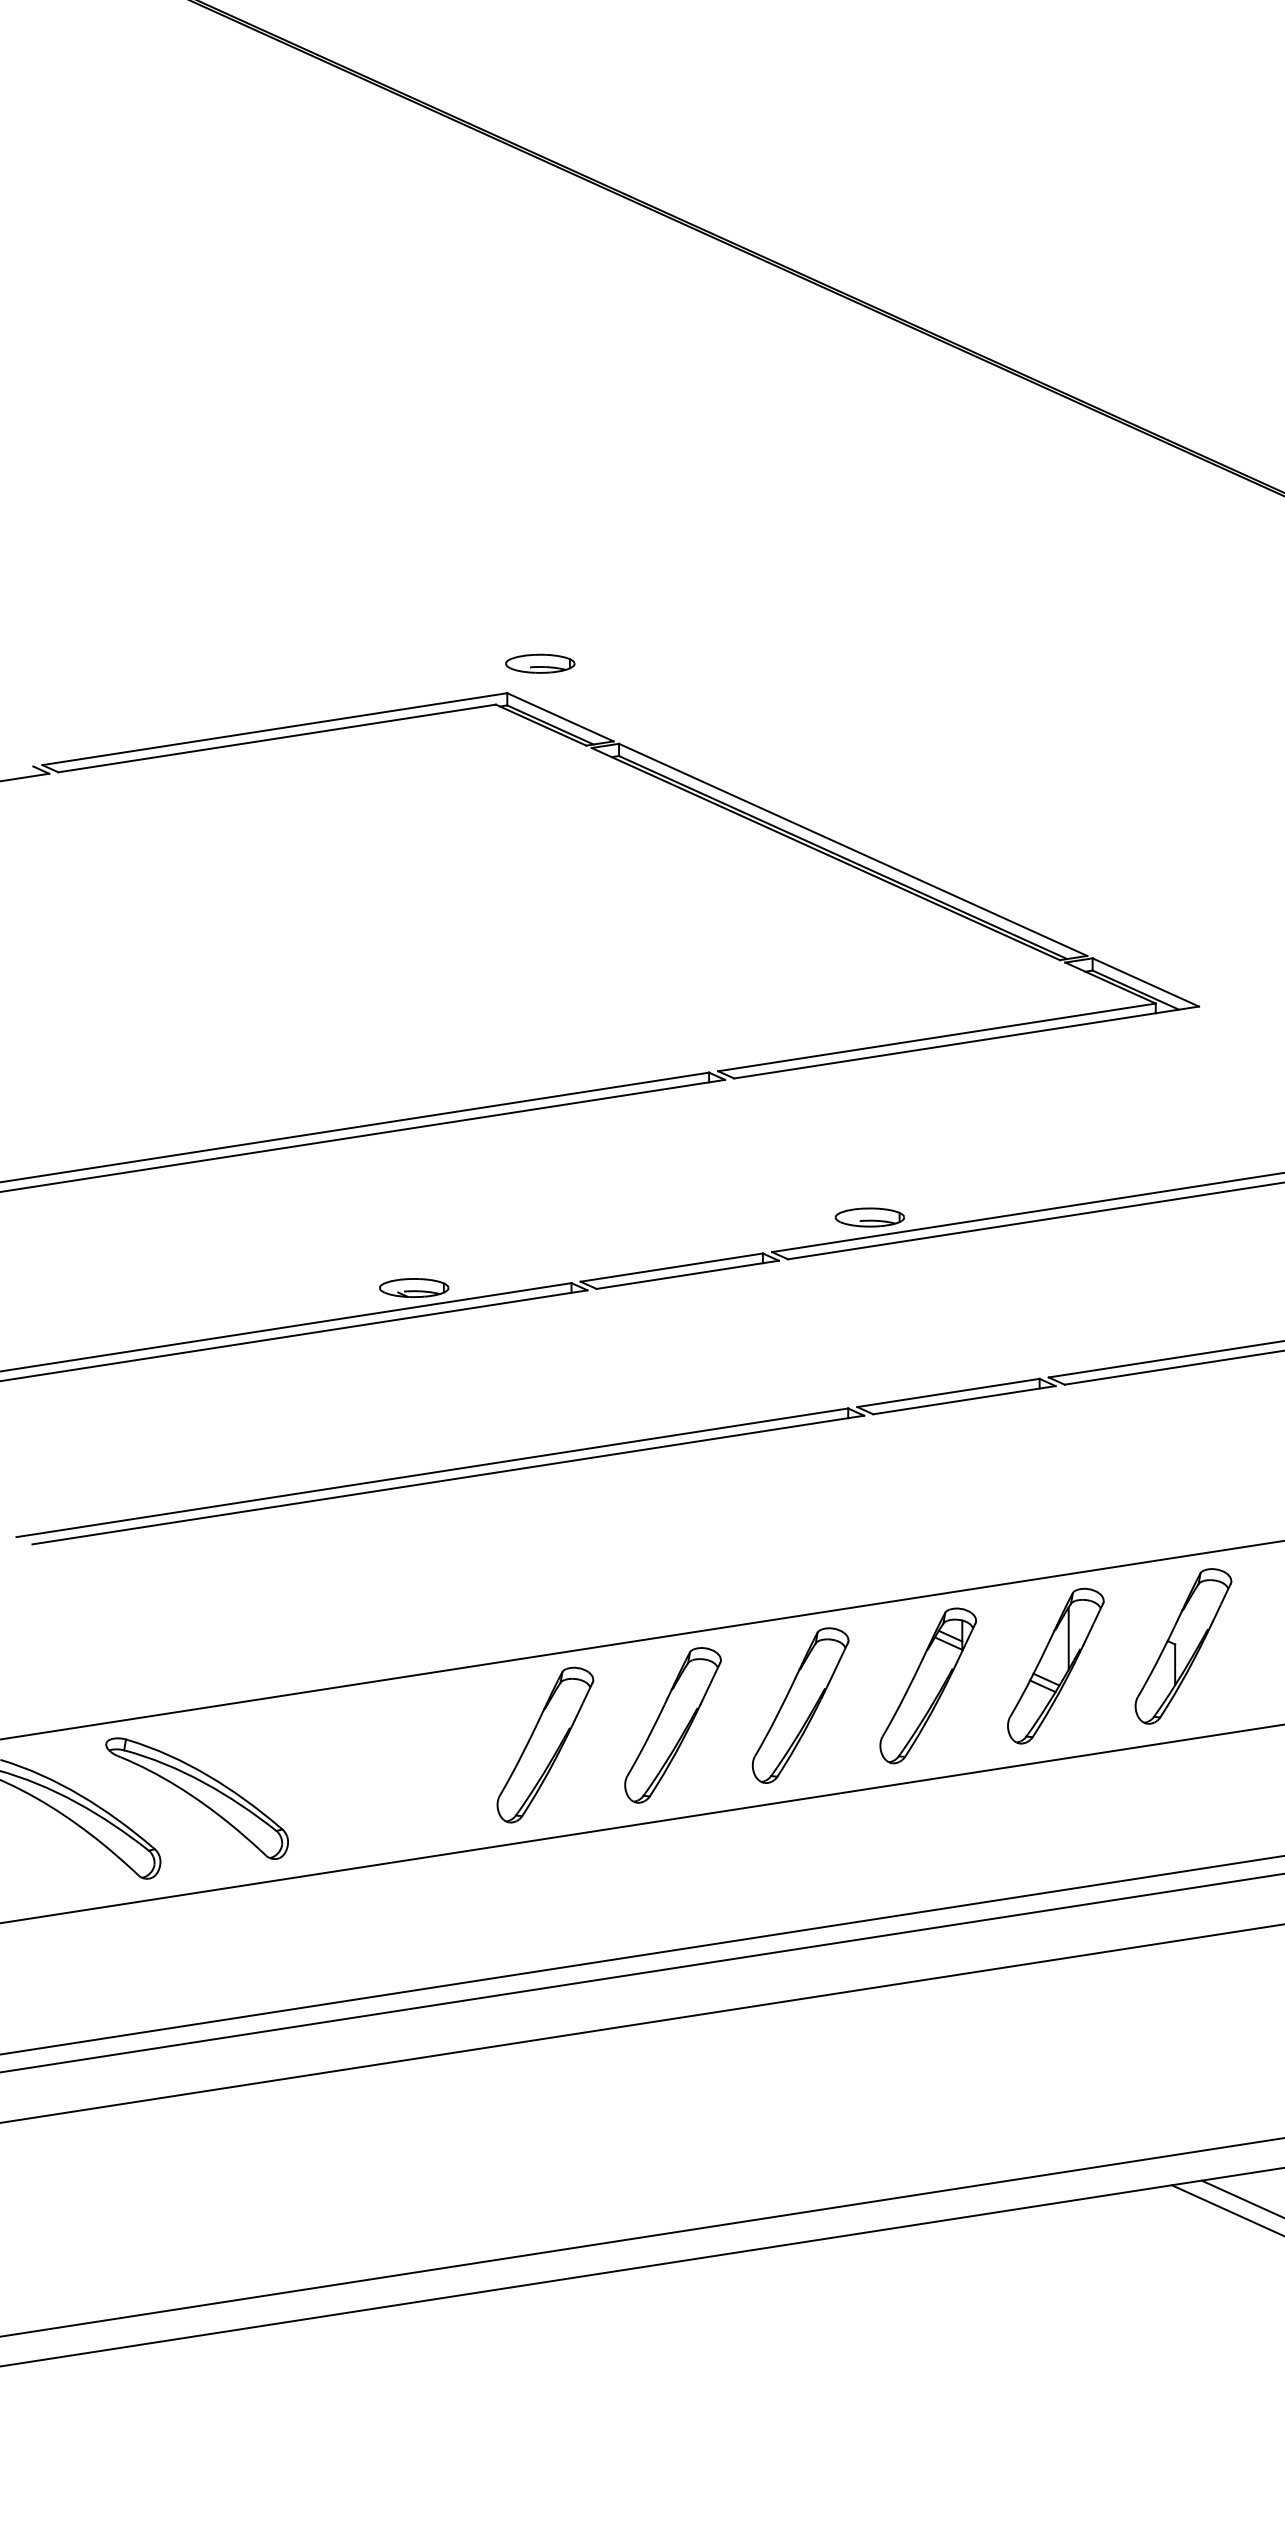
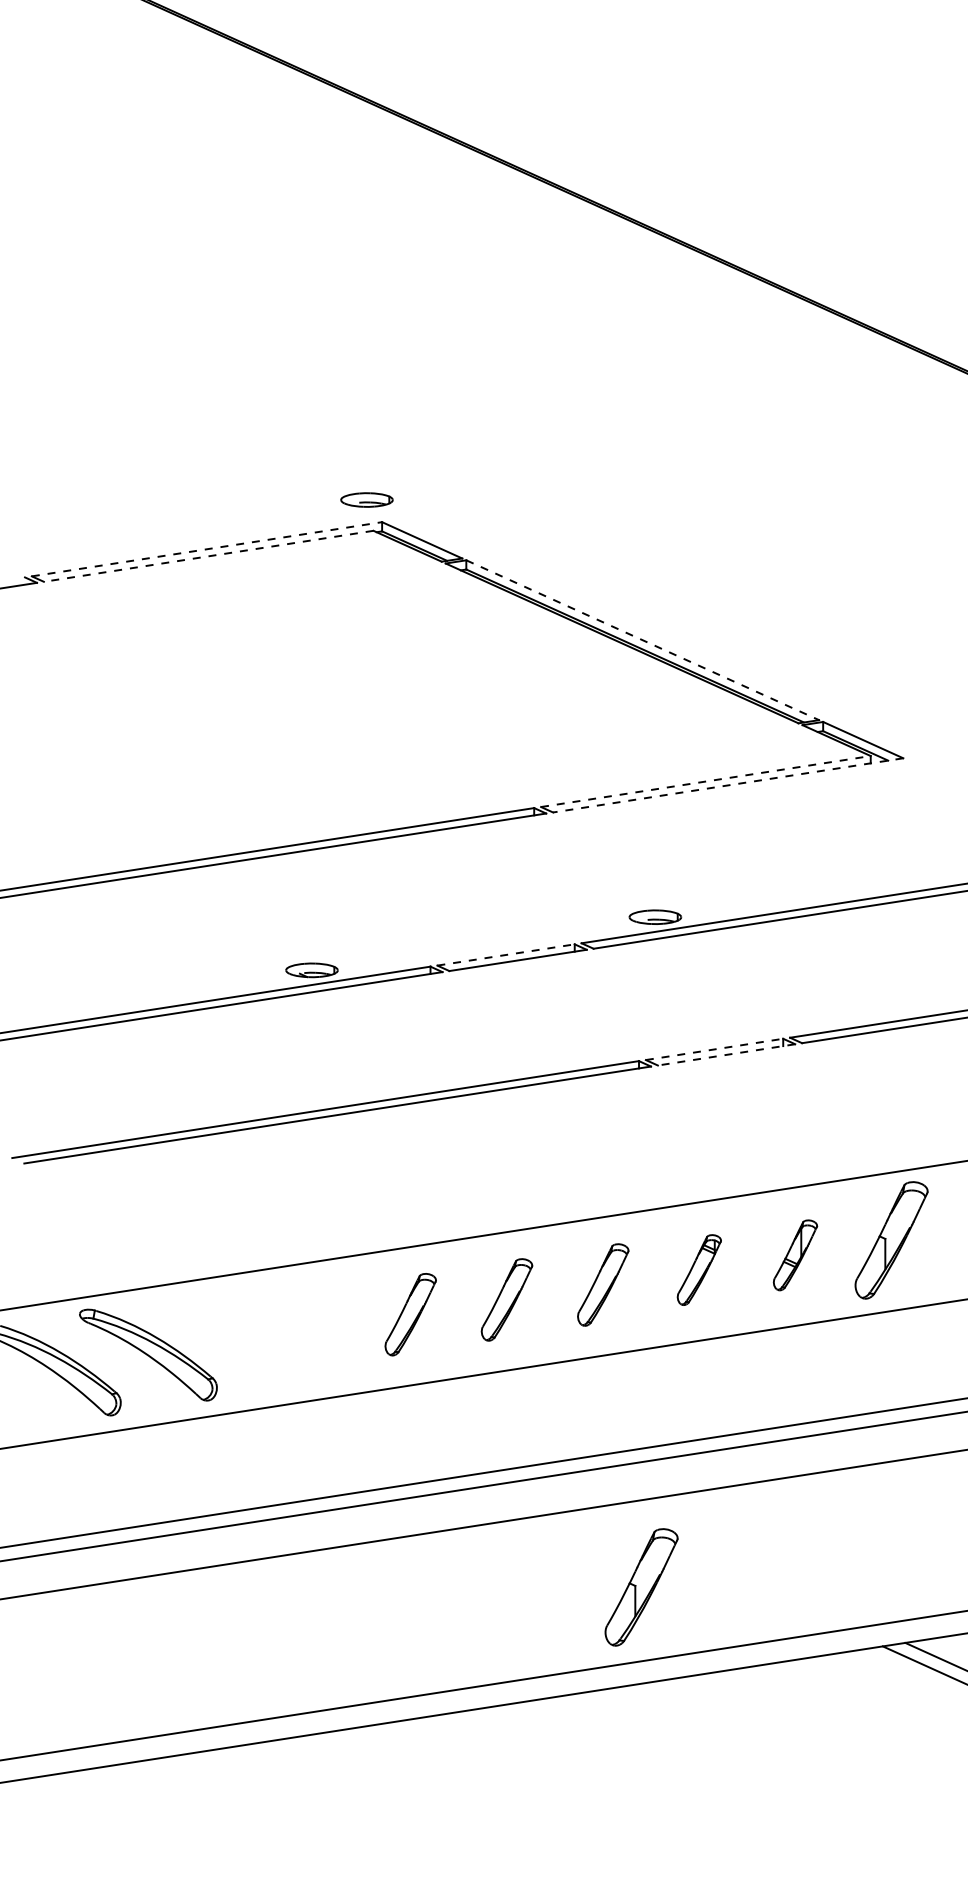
part: (539, 663) -> (366, 499), moved
line: (275, 729) -> (207, 549), solid -> dashed
line: (276, 738) -> (208, 556), solid -> dashed
line: (852, 850) -> (642, 640), solid -> dashed
line: (936, 1037) -> (705, 781), solid -> dashed
line: (965, 1042) -> (727, 785), solid -> dashed
line: (672, 1266) -> (506, 954), solid -> dashed
line: (949, 1393) -> (715, 1049), solid -> dashed
line: (964, 1399) -> (726, 1054), solid -> dashed
part: (1055, 1666) -> (795, 1255), size x0.6
part: (928, 1685) -> (699, 1269), size x0.6
part: (801, 1704) -> (603, 1284), size x0.7
part: (672, 1724) -> (506, 1299), size x0.7
part: (544, 1744) -> (410, 1314), size x0.7
part: (851, 2107) -> (641, 1587), added

